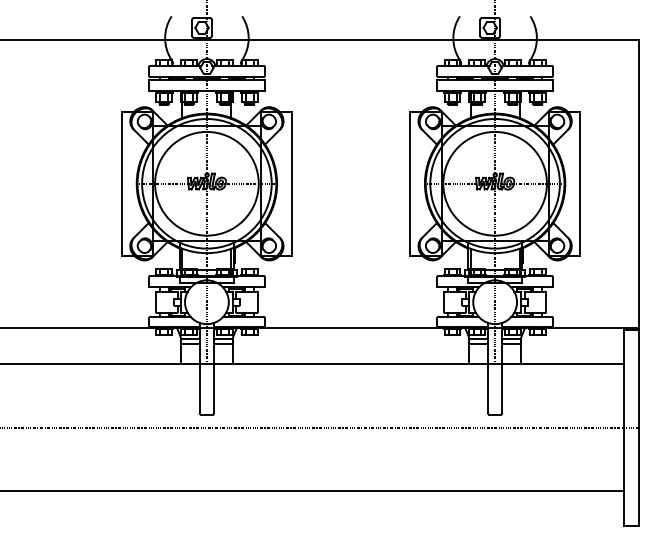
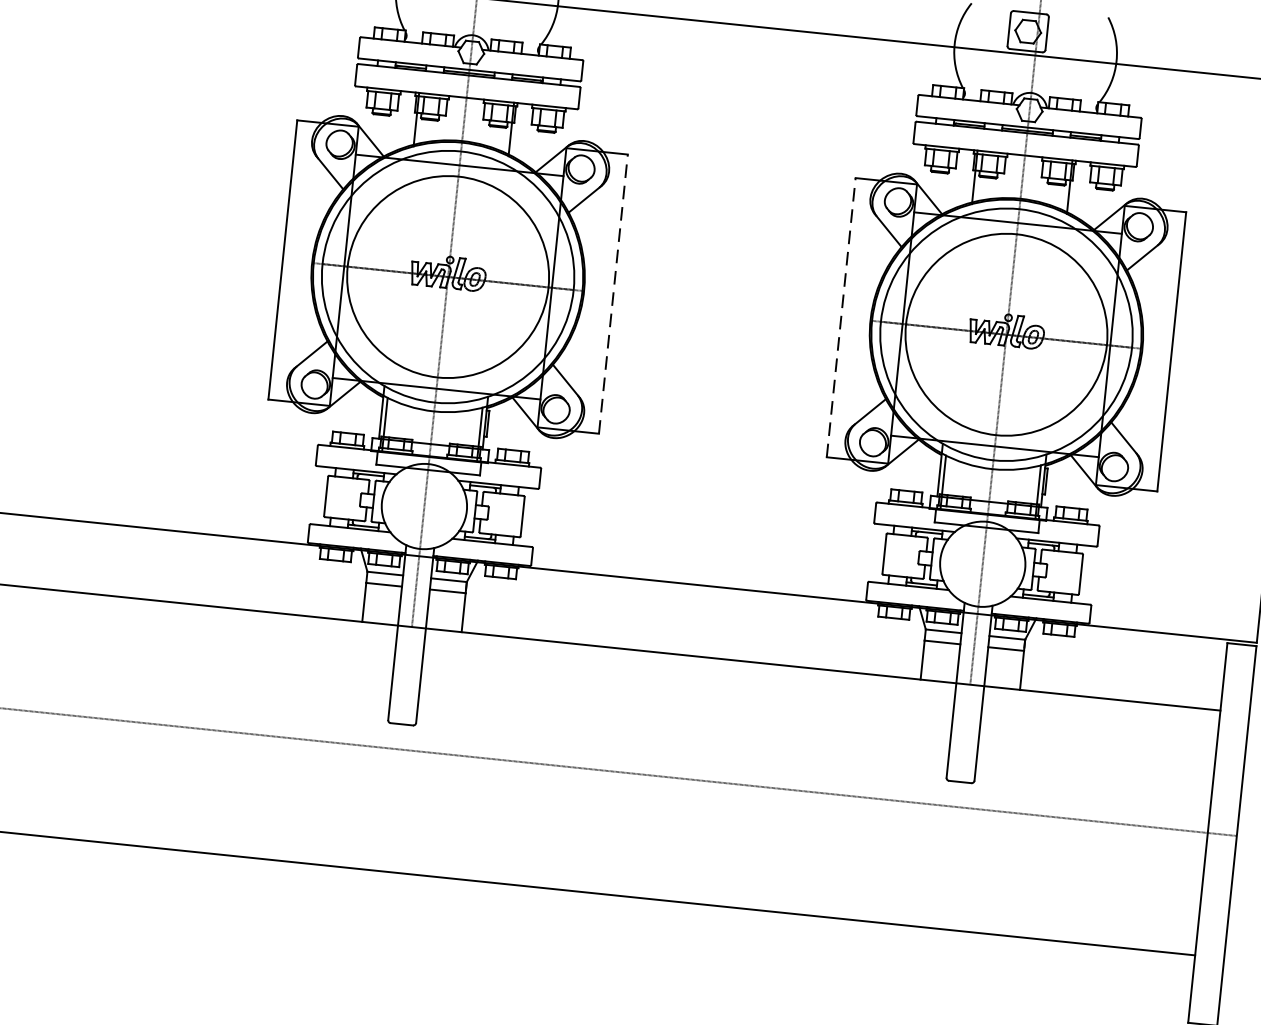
line: (292, 183) -> (613, 293), solid -> dashed
line: (409, 183) -> (840, 317), solid -> dashed

